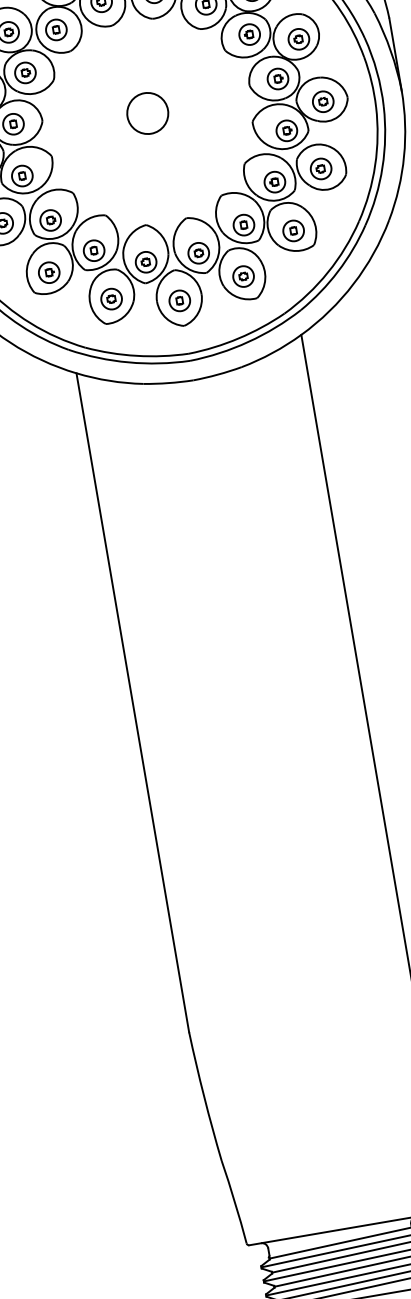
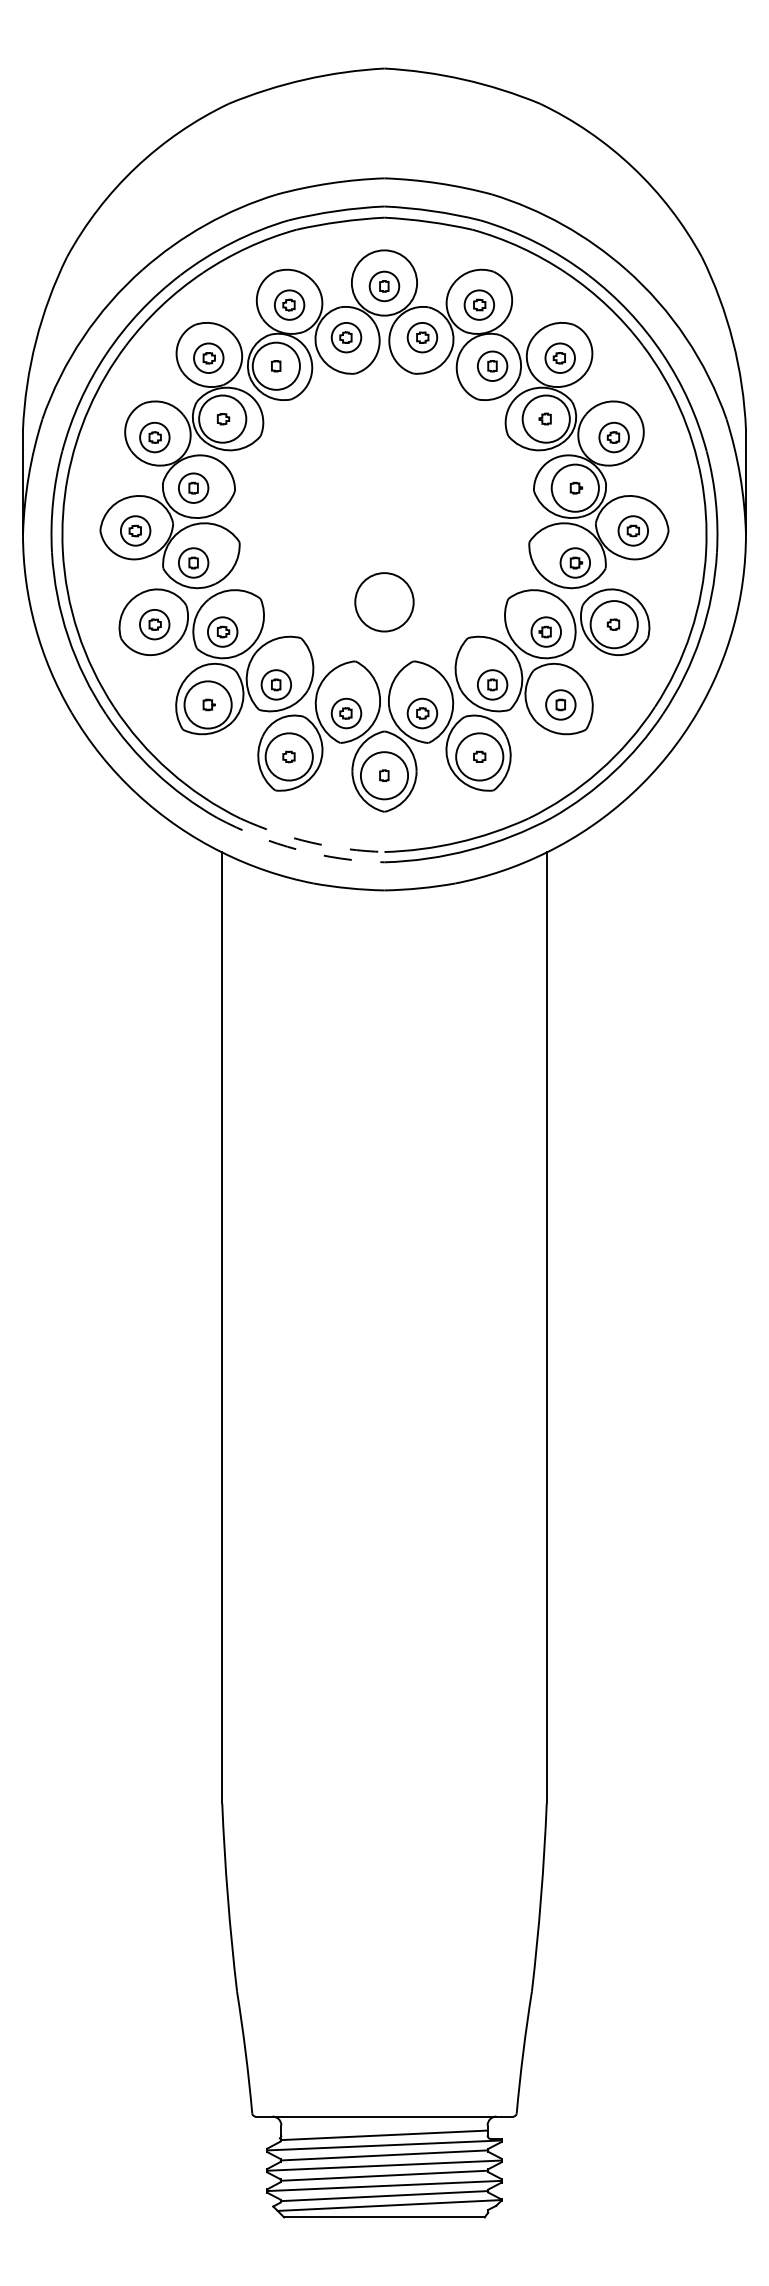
circle: (56, 30) -> (276, 366), size x1.6
circle: (249, 34) -> (546, 418), size x1.6
circle: (25, 72) -> (222, 418), size x1.6
circle: (278, 78) -> (575, 487), size x1.6
circle: (147, 113) -> (384, 602), moved
circle: (321, 168) -> (614, 624), size x1.6
circle: (48, 272) -> (207, 704), size x1.6
circle: (243, 276) -> (479, 756), size x1.6
circle: (111, 298) -> (289, 756), size x1.6
circle: (179, 300) -> (384, 775), size x1.6
arc: (136, 355) -> (310, 842), solid -> dashed
arc: (128, 362) -> (298, 849), solid -> dashed

